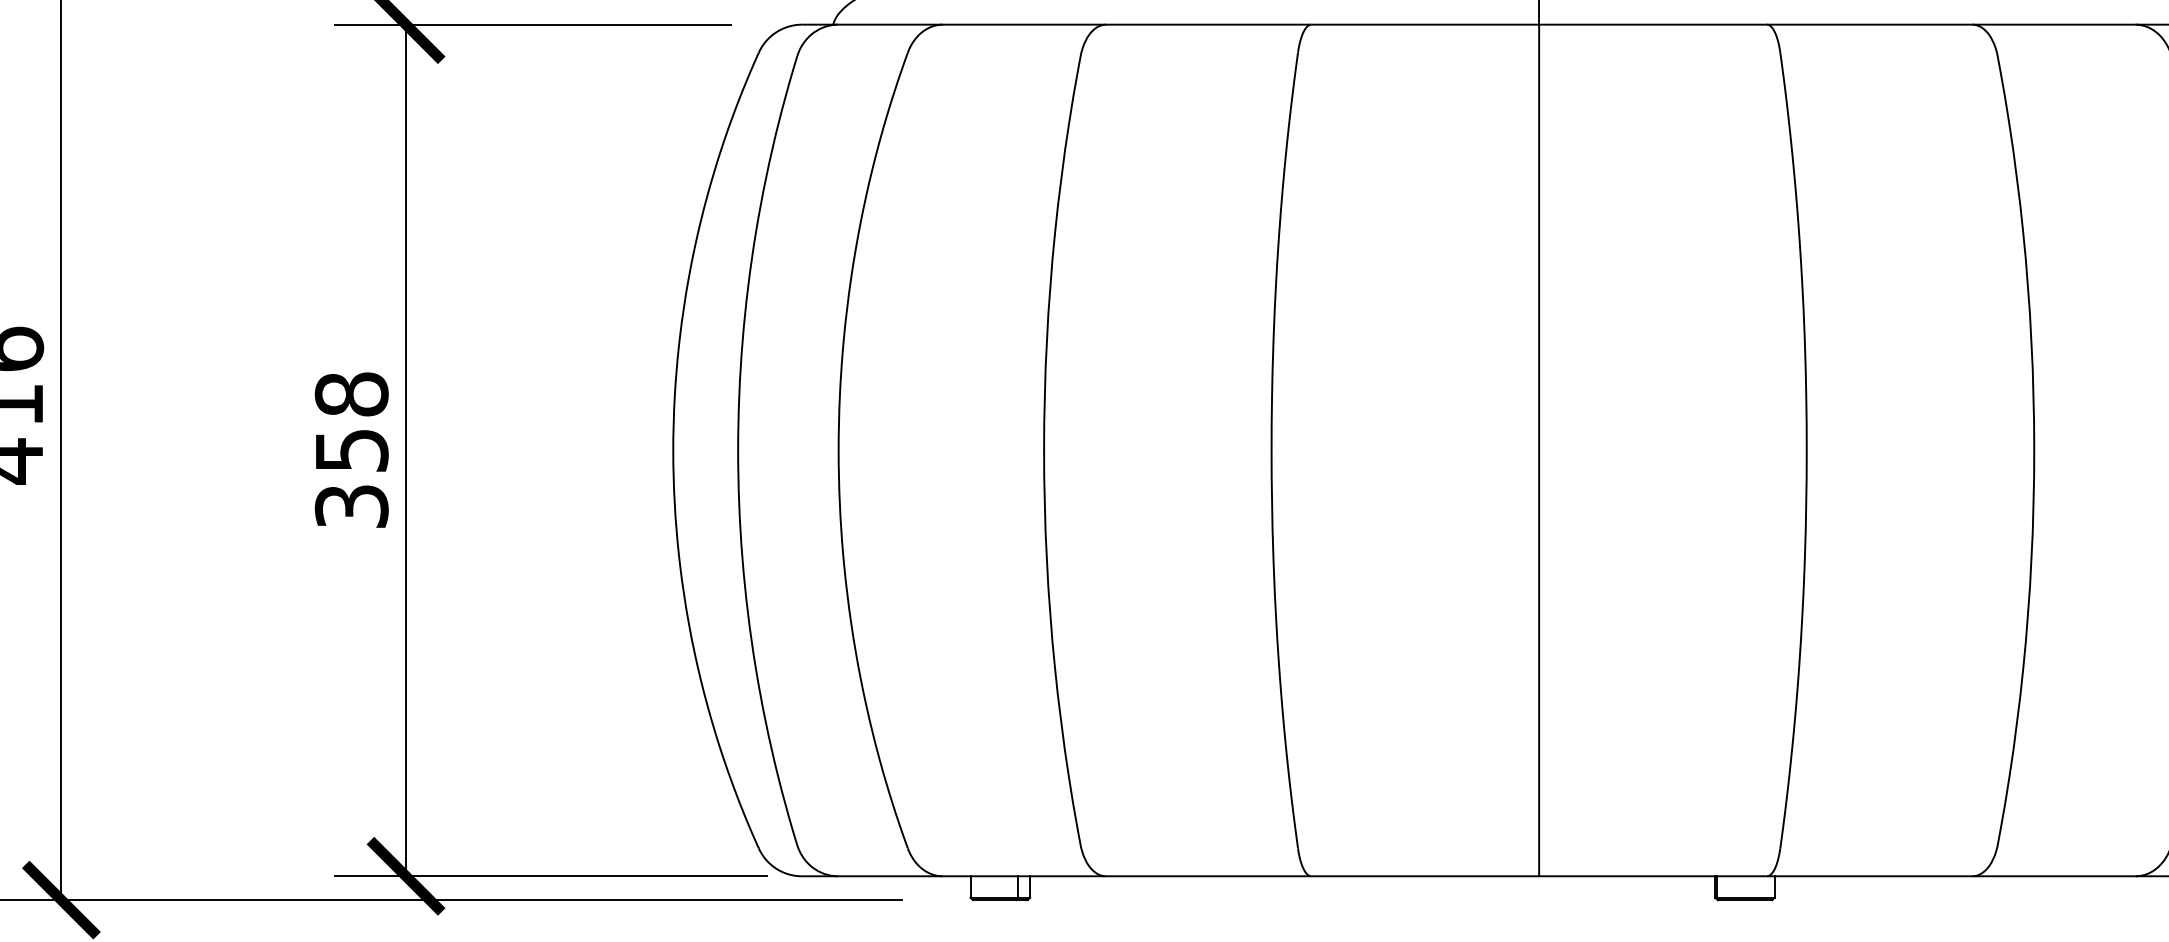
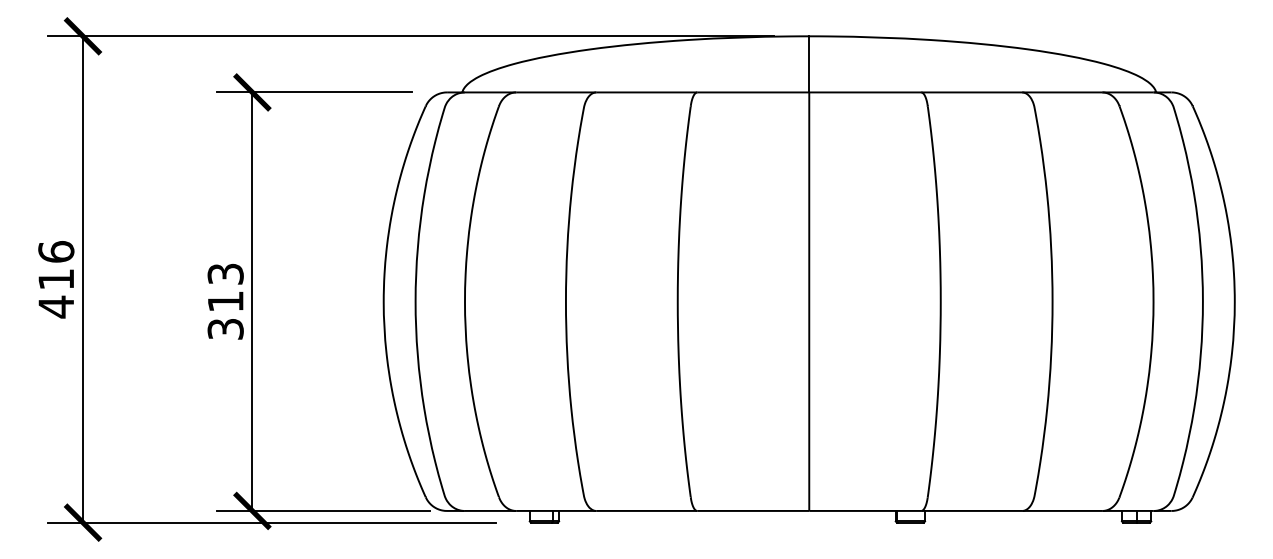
text: (351, 421) -> (225, 287), 358 -> 313

